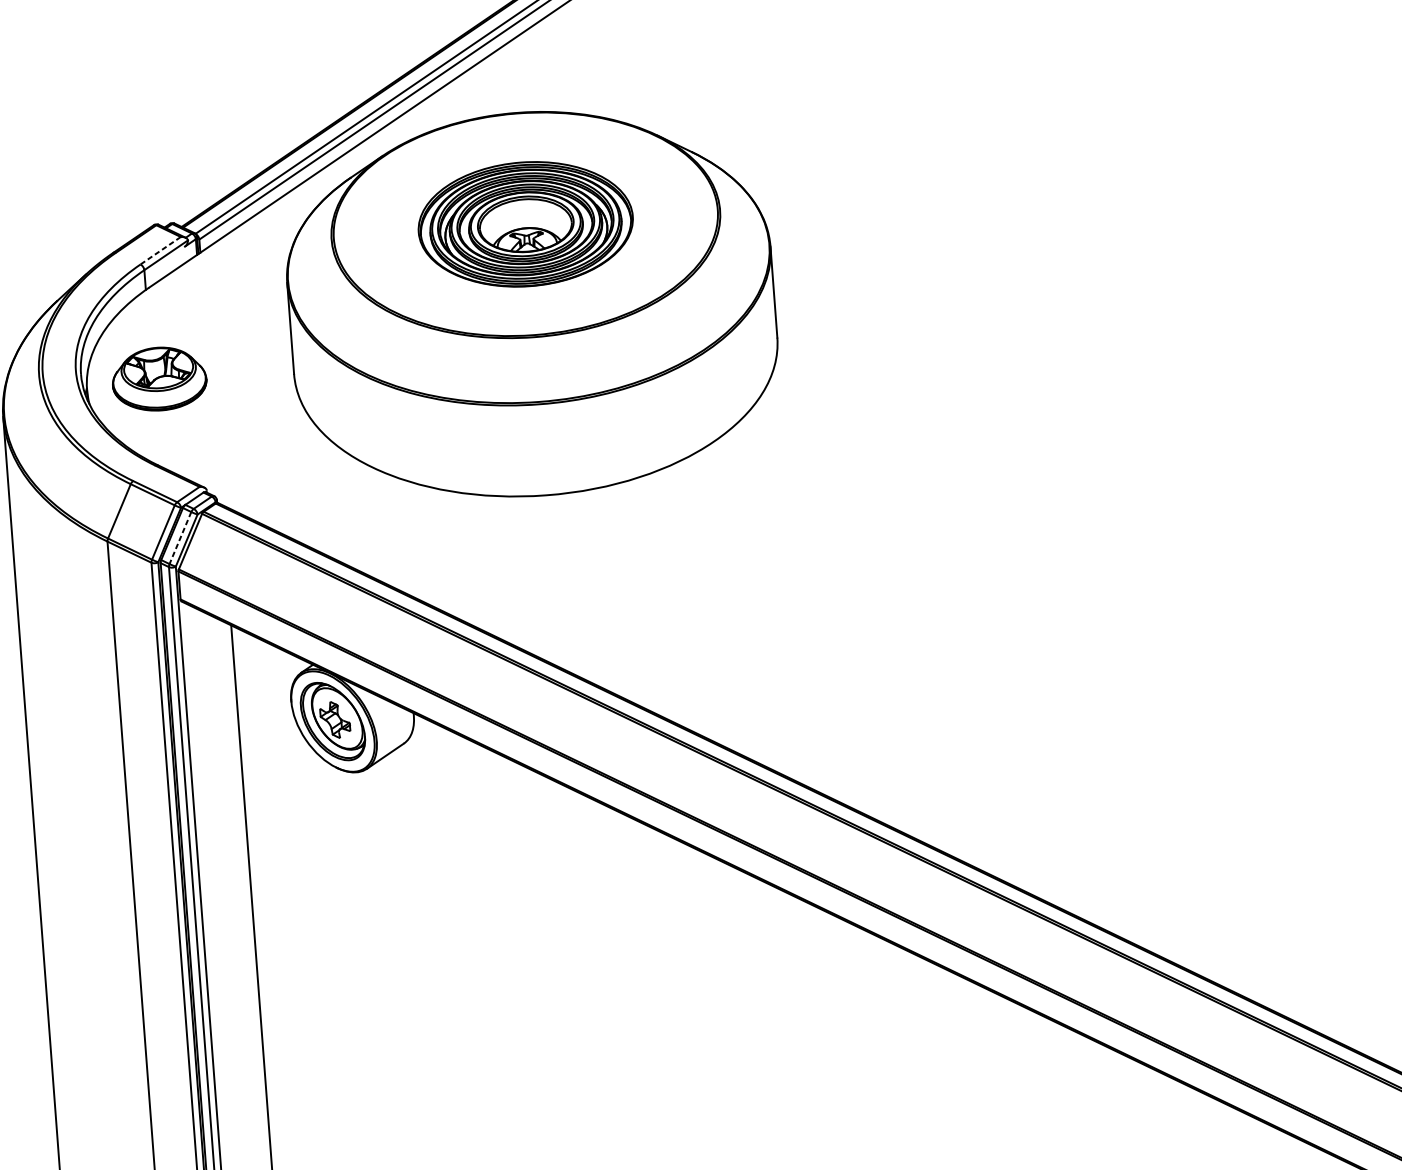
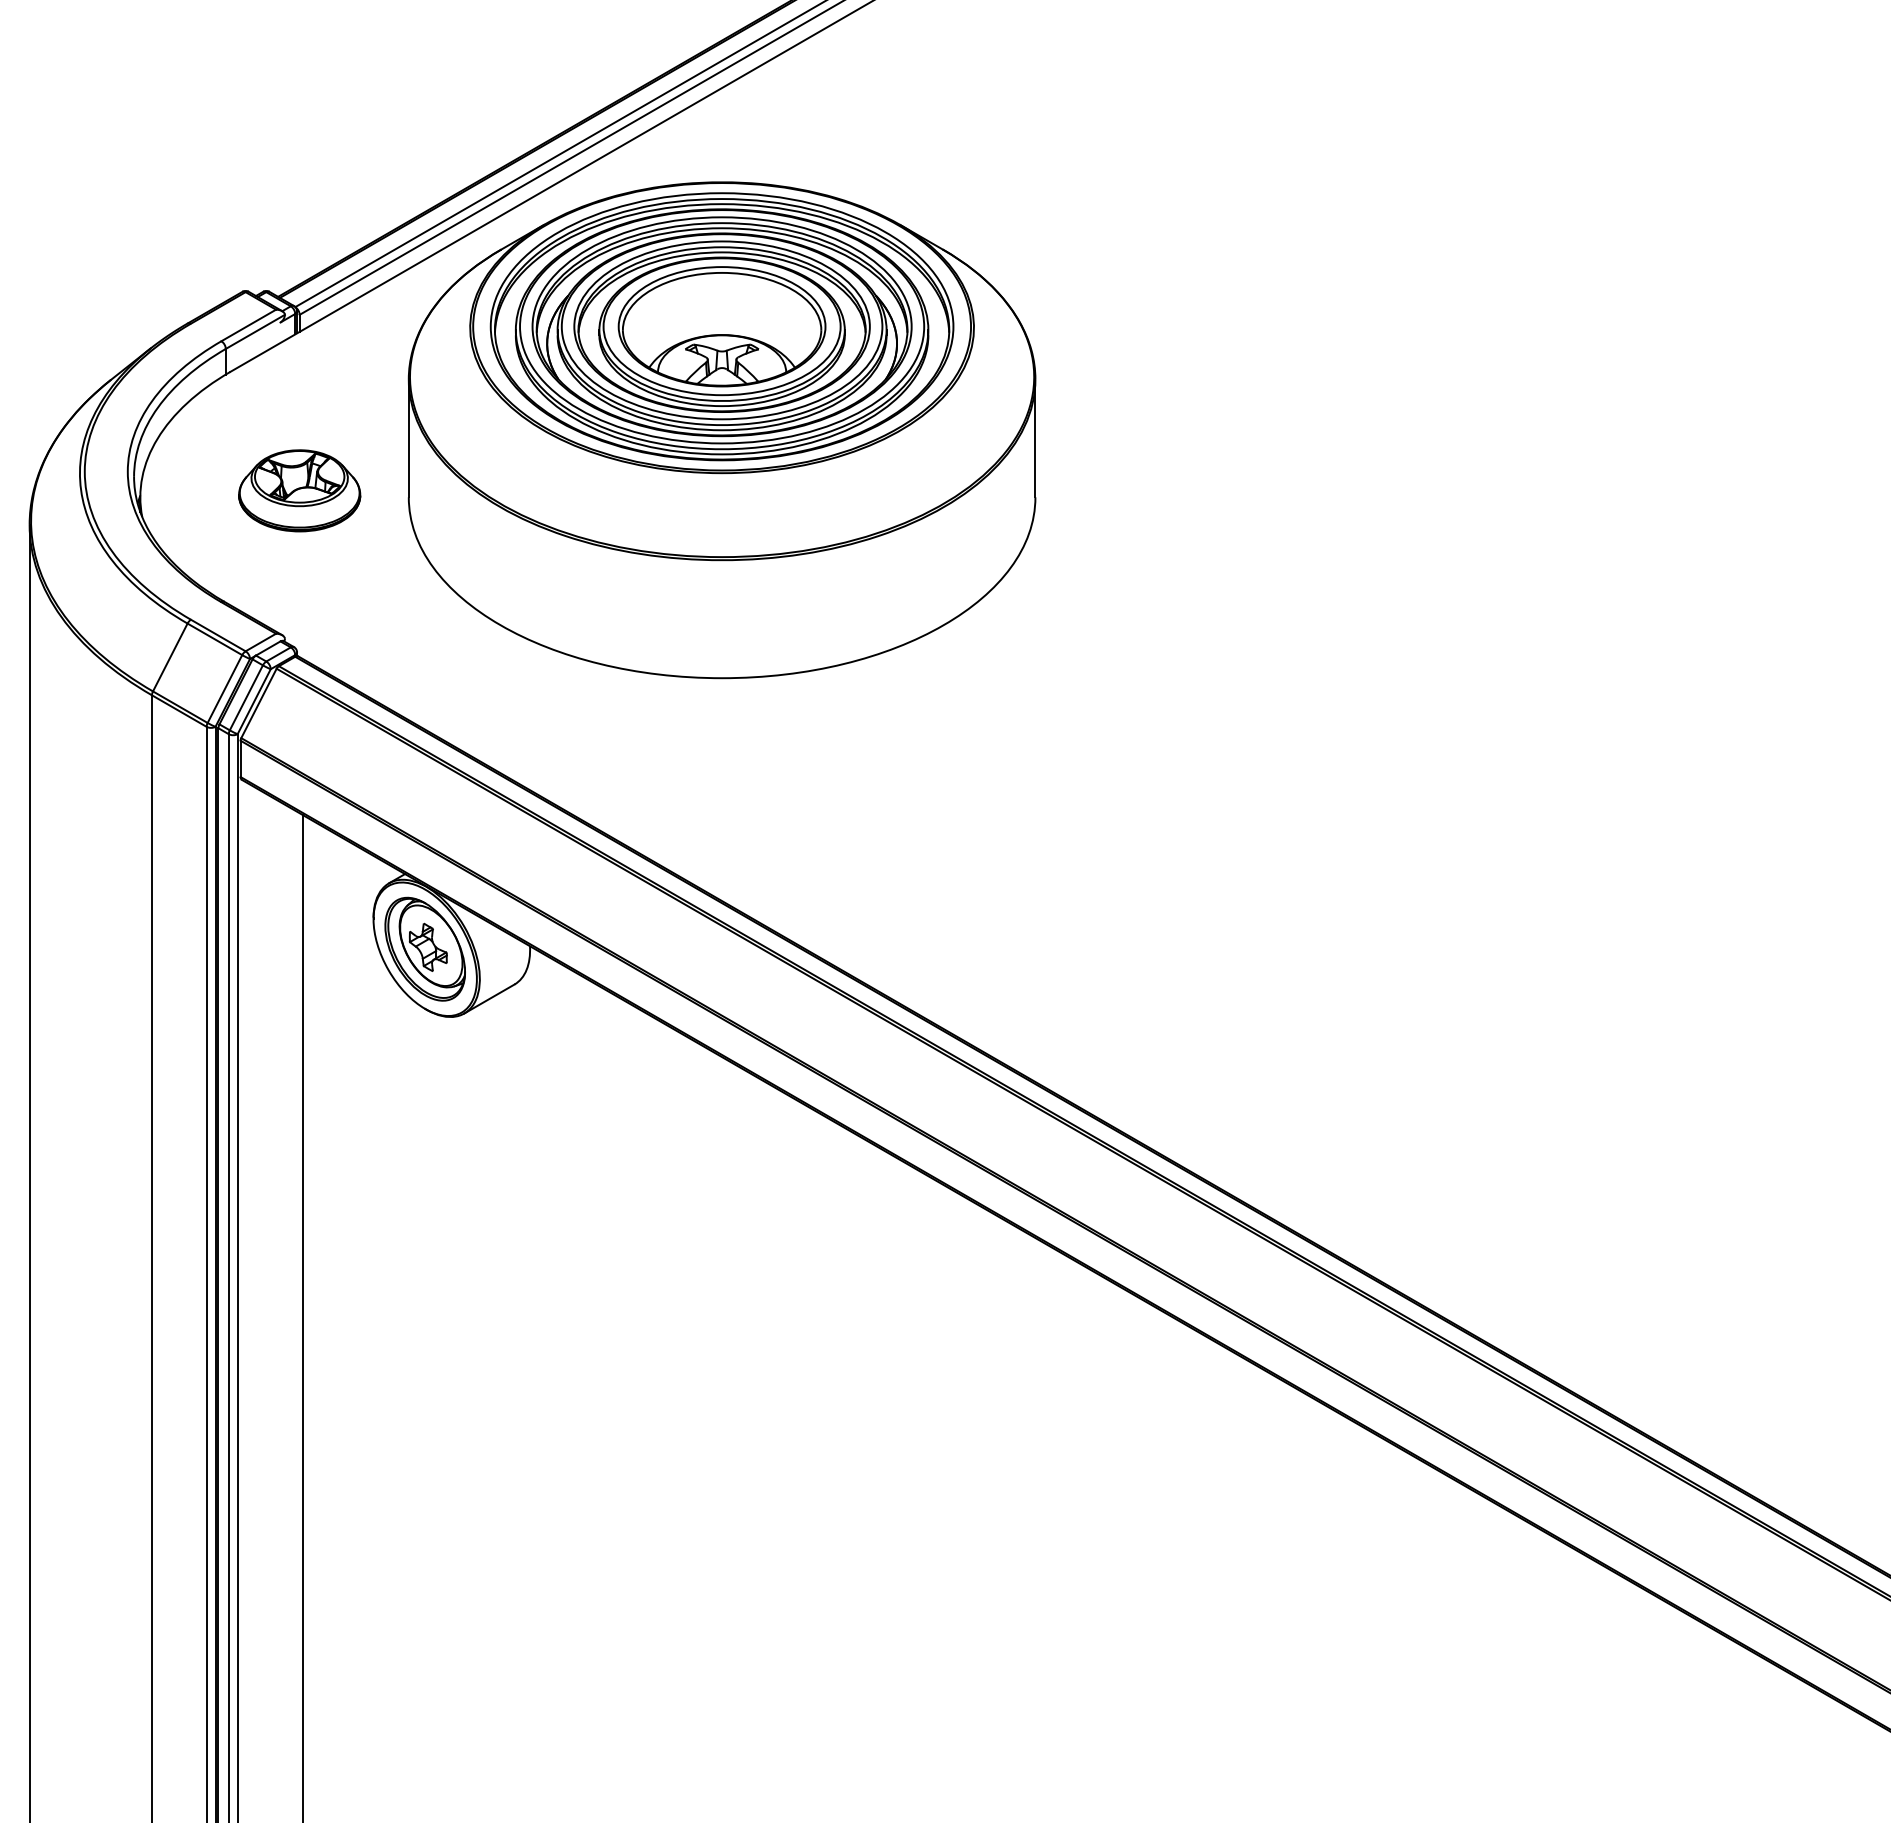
part: (525, 224) -> (721, 326), size x1.67
line: (160, 250) -> (248, 325), dashed -> solid
part: (159, 378) -> (299, 490), moved
line: (180, 538) -> (246, 698), dashed -> solid

